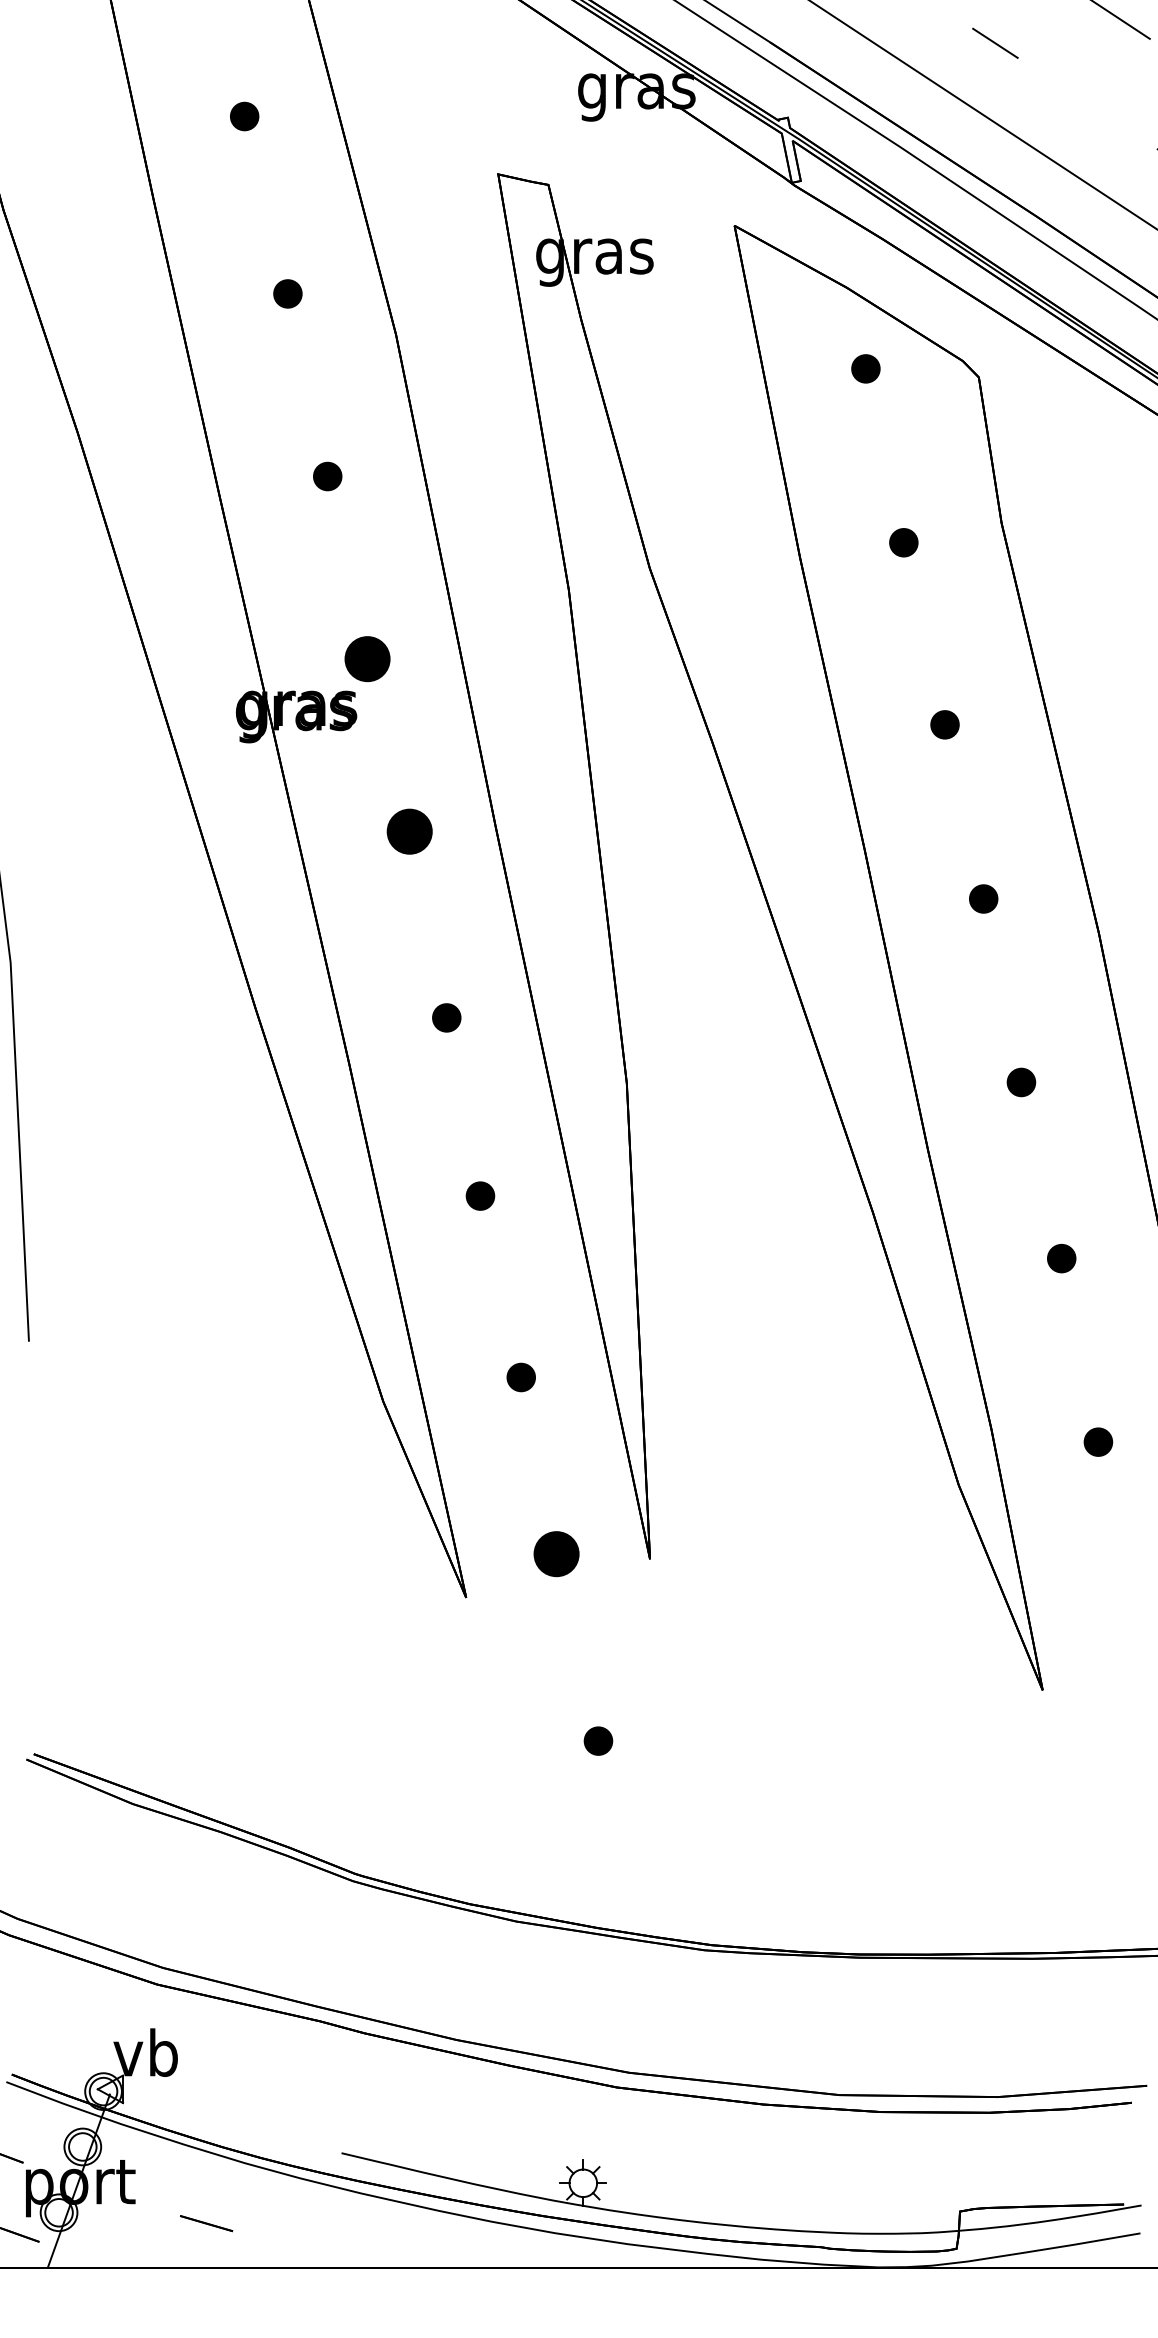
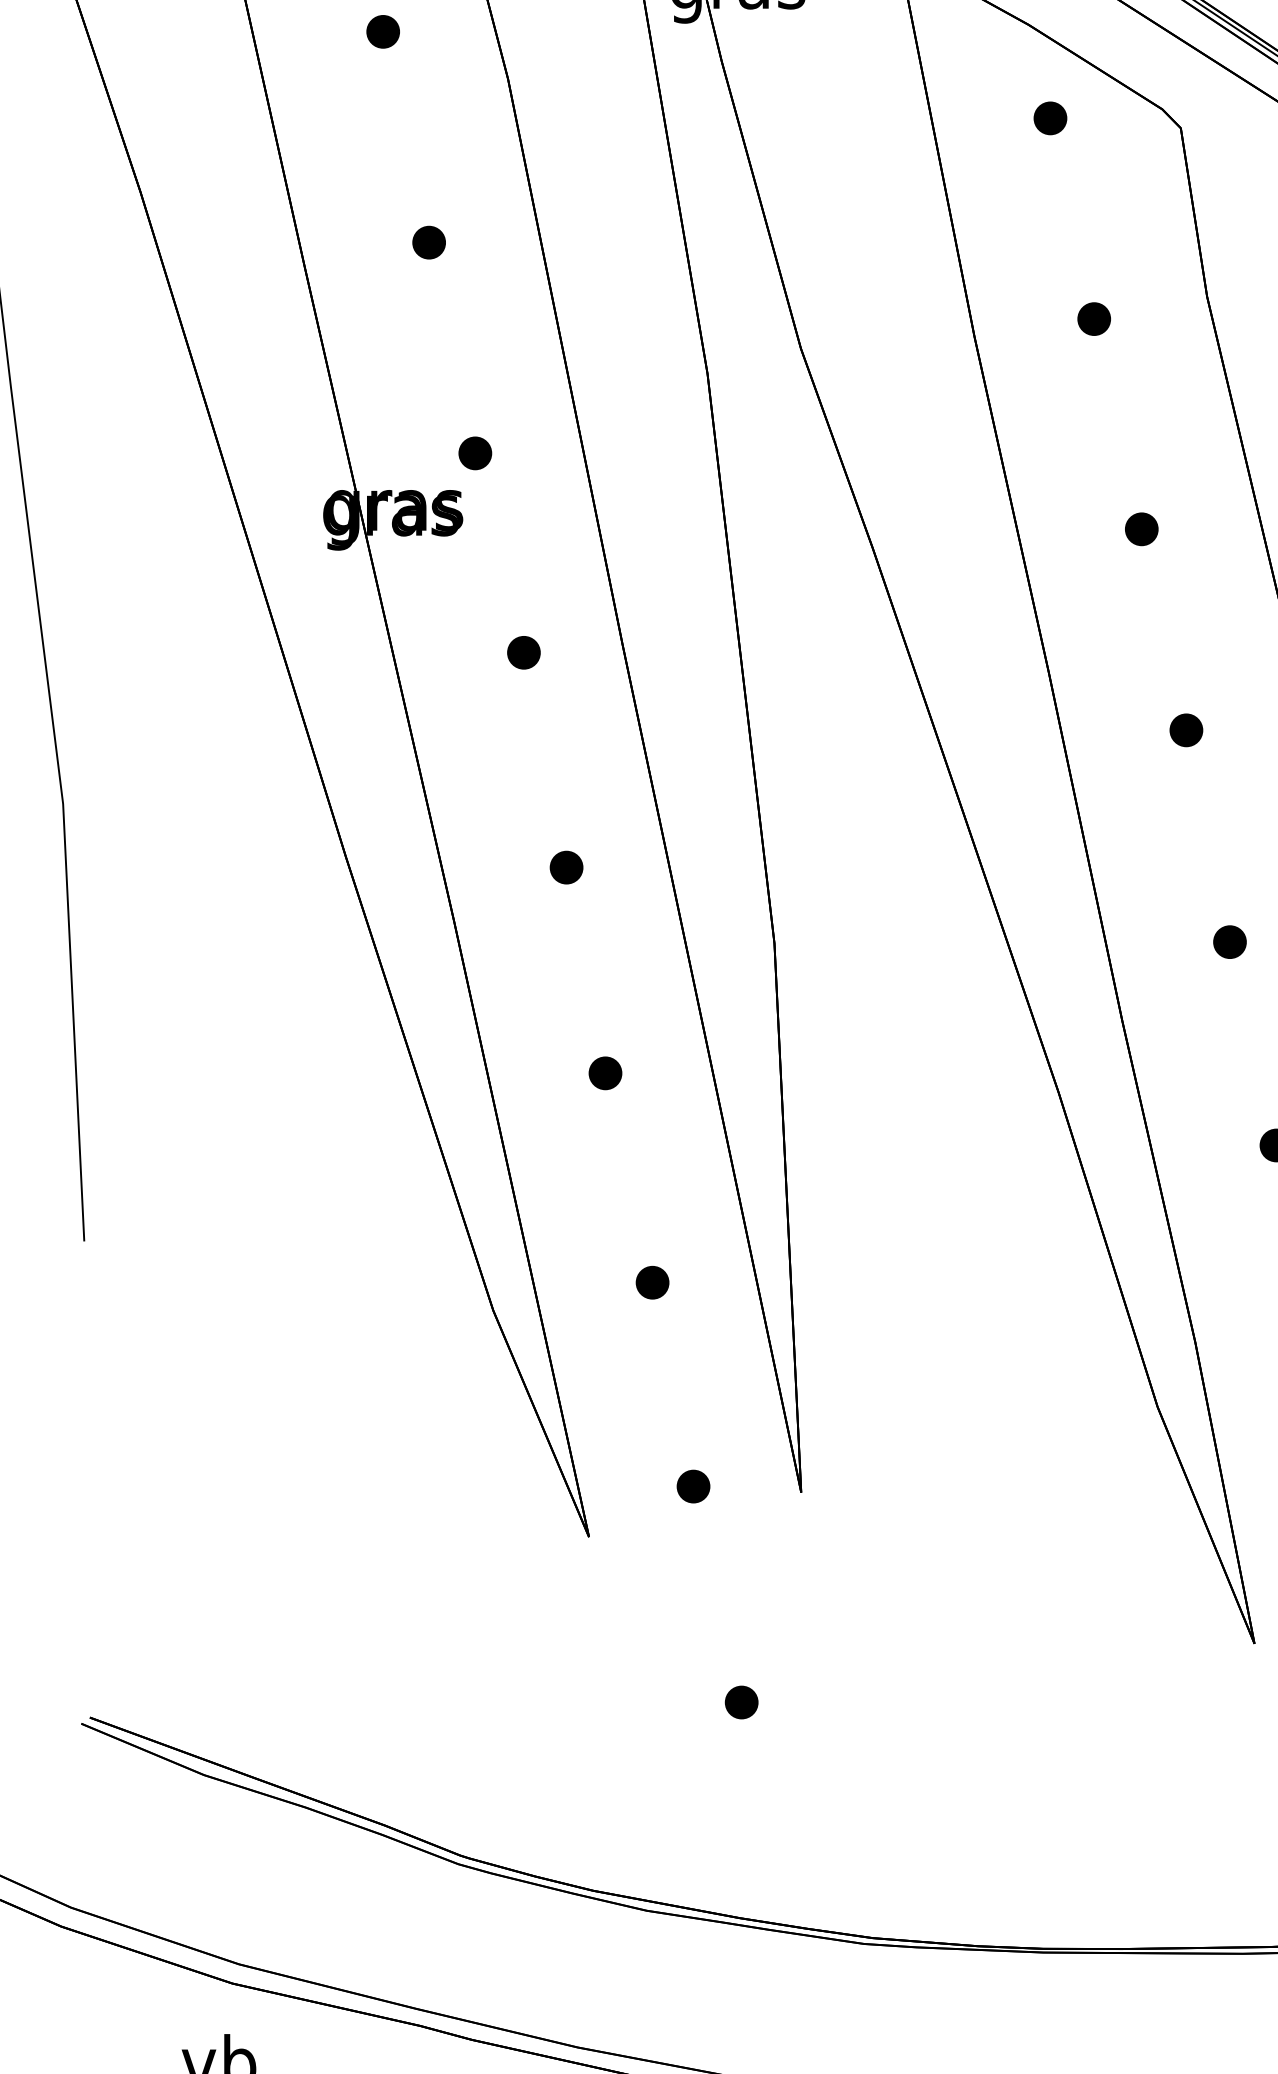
part: (367, 658) -> (475, 452), size x0.62
part: (409, 831) -> (523, 652), size x0.62
part: (556, 1553) -> (693, 1485), size x0.62

